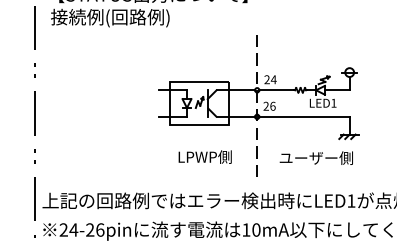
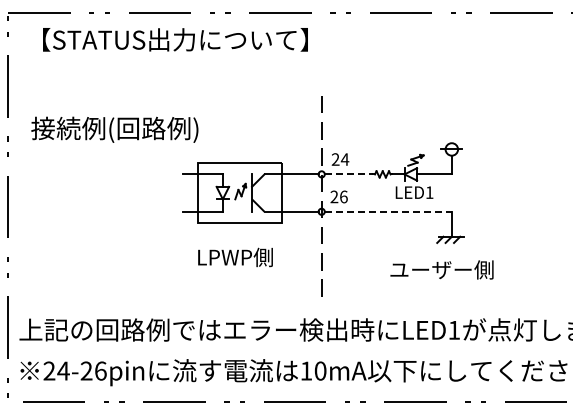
text: (110, 17) -> (114, 129), moved
line: (276, 90) -> (349, 174), solid -> dashed
line: (304, 116) -> (388, 211), solid -> dashed
text: (205, 157) -> (235, 257), moved
text: (316, 157) -> (441, 269), moved

